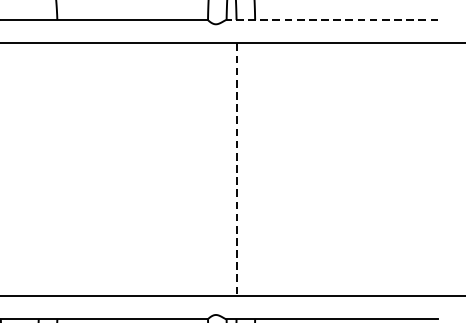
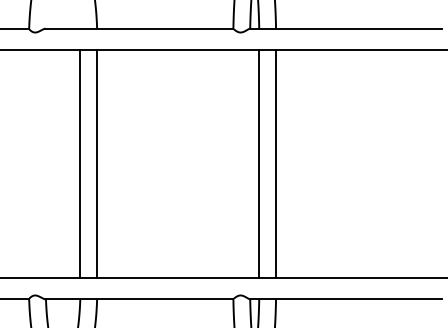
line: (331, 19) -> (345, 28), dashed -> solid
line: (38, 169) -> (80, 163), added
line: (57, 169) -> (97, 163), added
line: (255, 169) -> (276, 163), added
line: (236, 170) -> (259, 164), dashed -> solid

